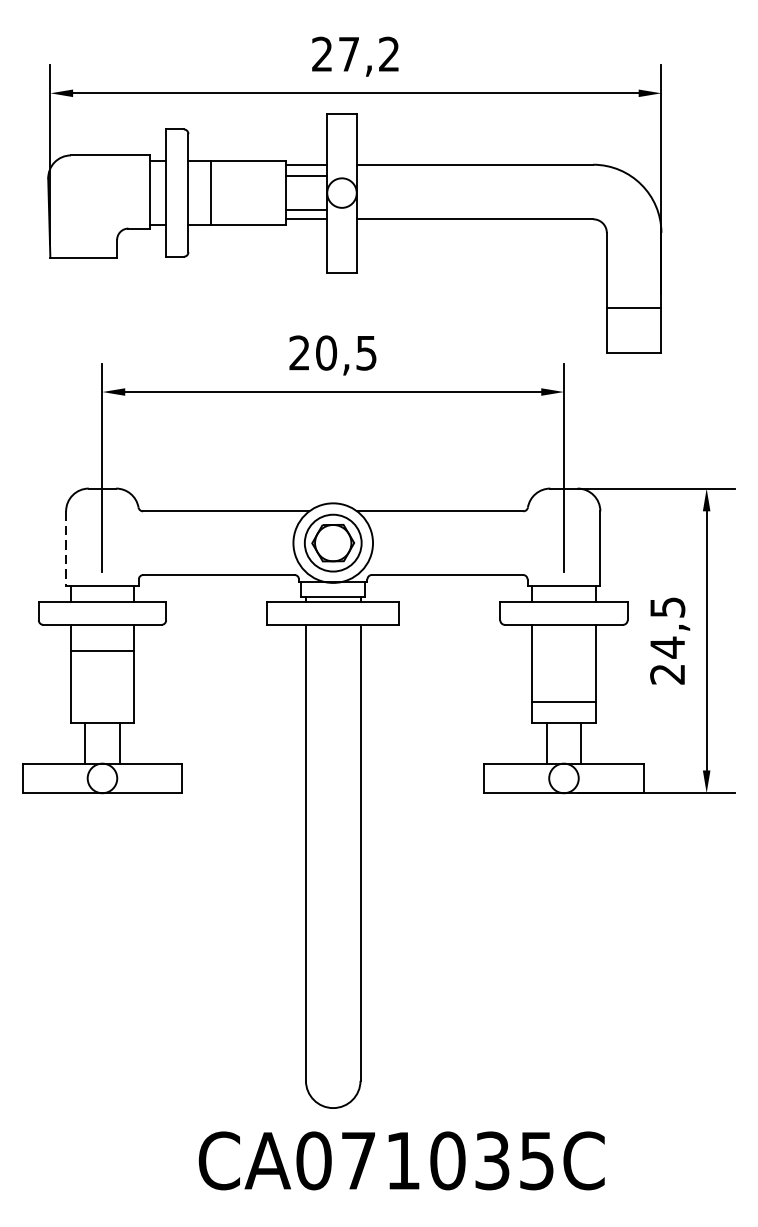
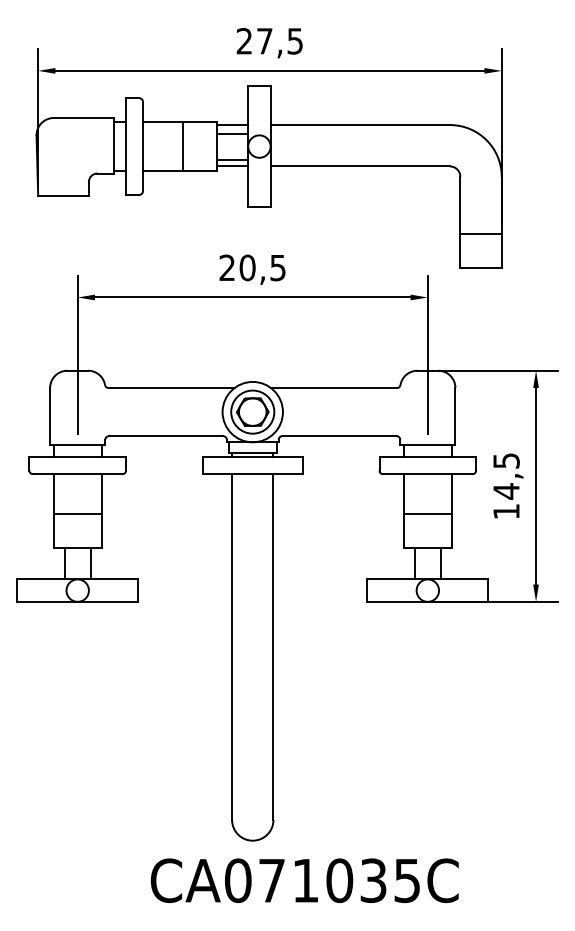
text: (388, 54) -> (294, 41), 27,2 -> 27,5
line: (210, 192) -> (182, 146), moved
line: (66, 548) -> (50, 416), dashed -> solid
line: (102, 650) -> (77, 513), moved
text: (667, 674) -> (506, 511), 24,5 -> 14,5
line: (563, 701) -> (427, 513), moved

